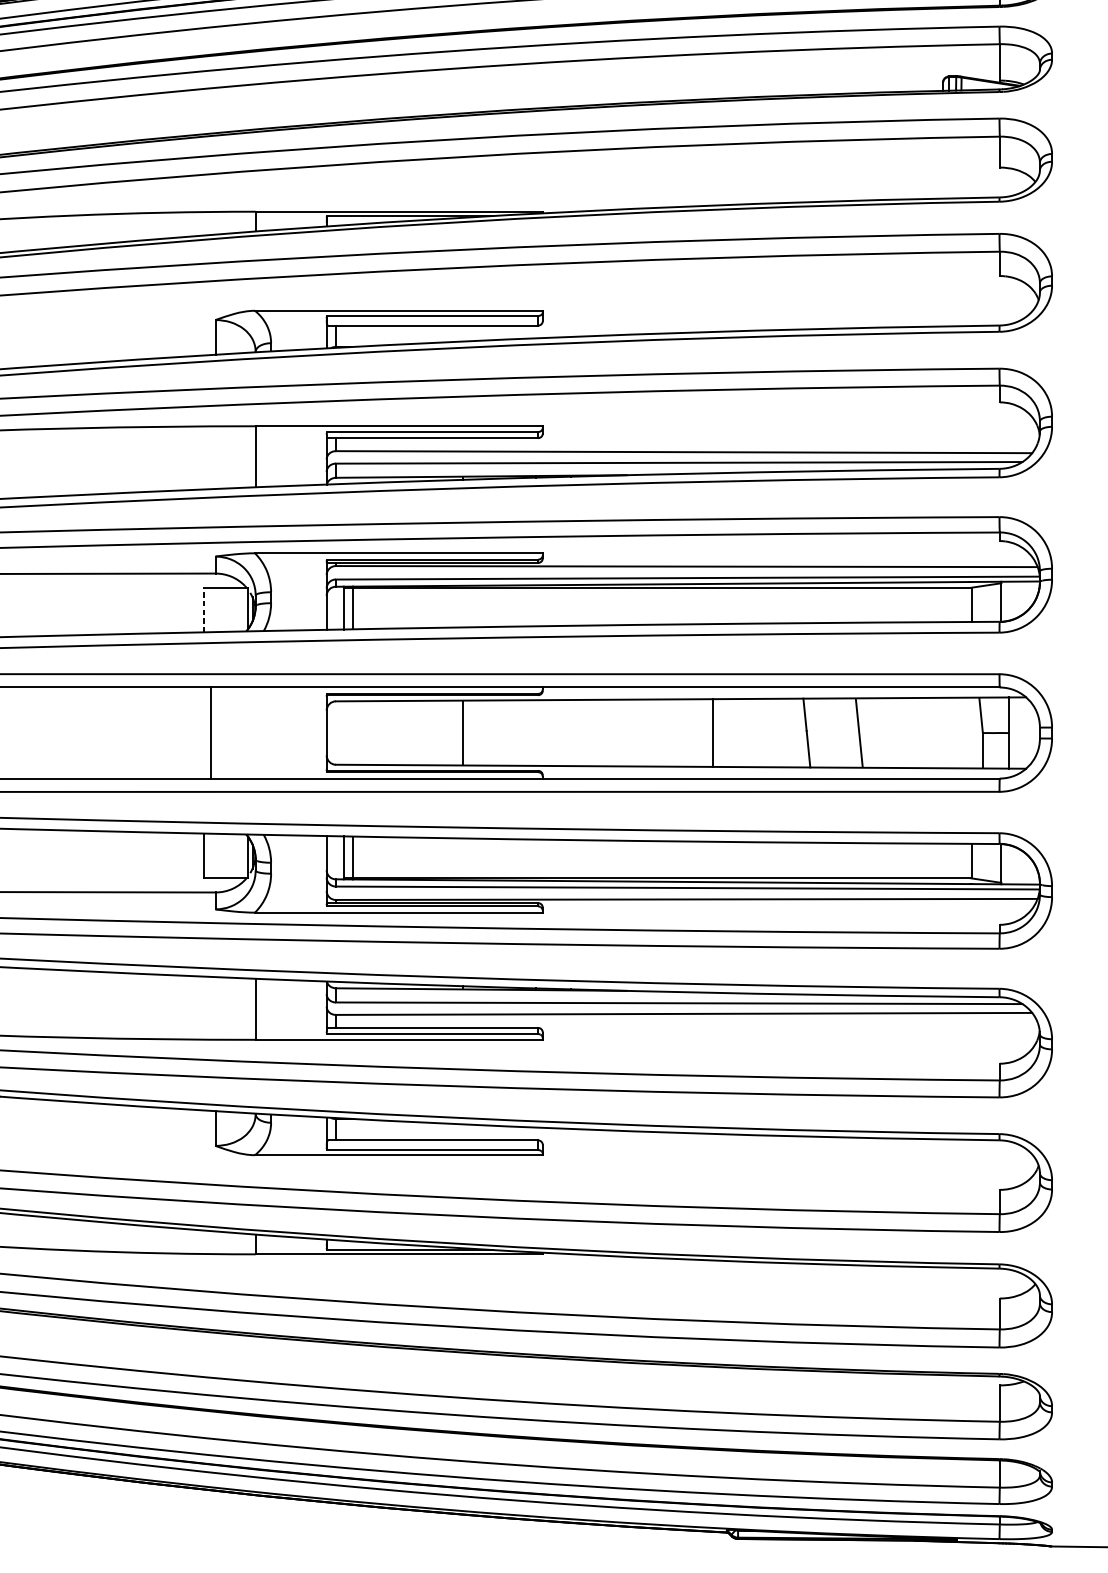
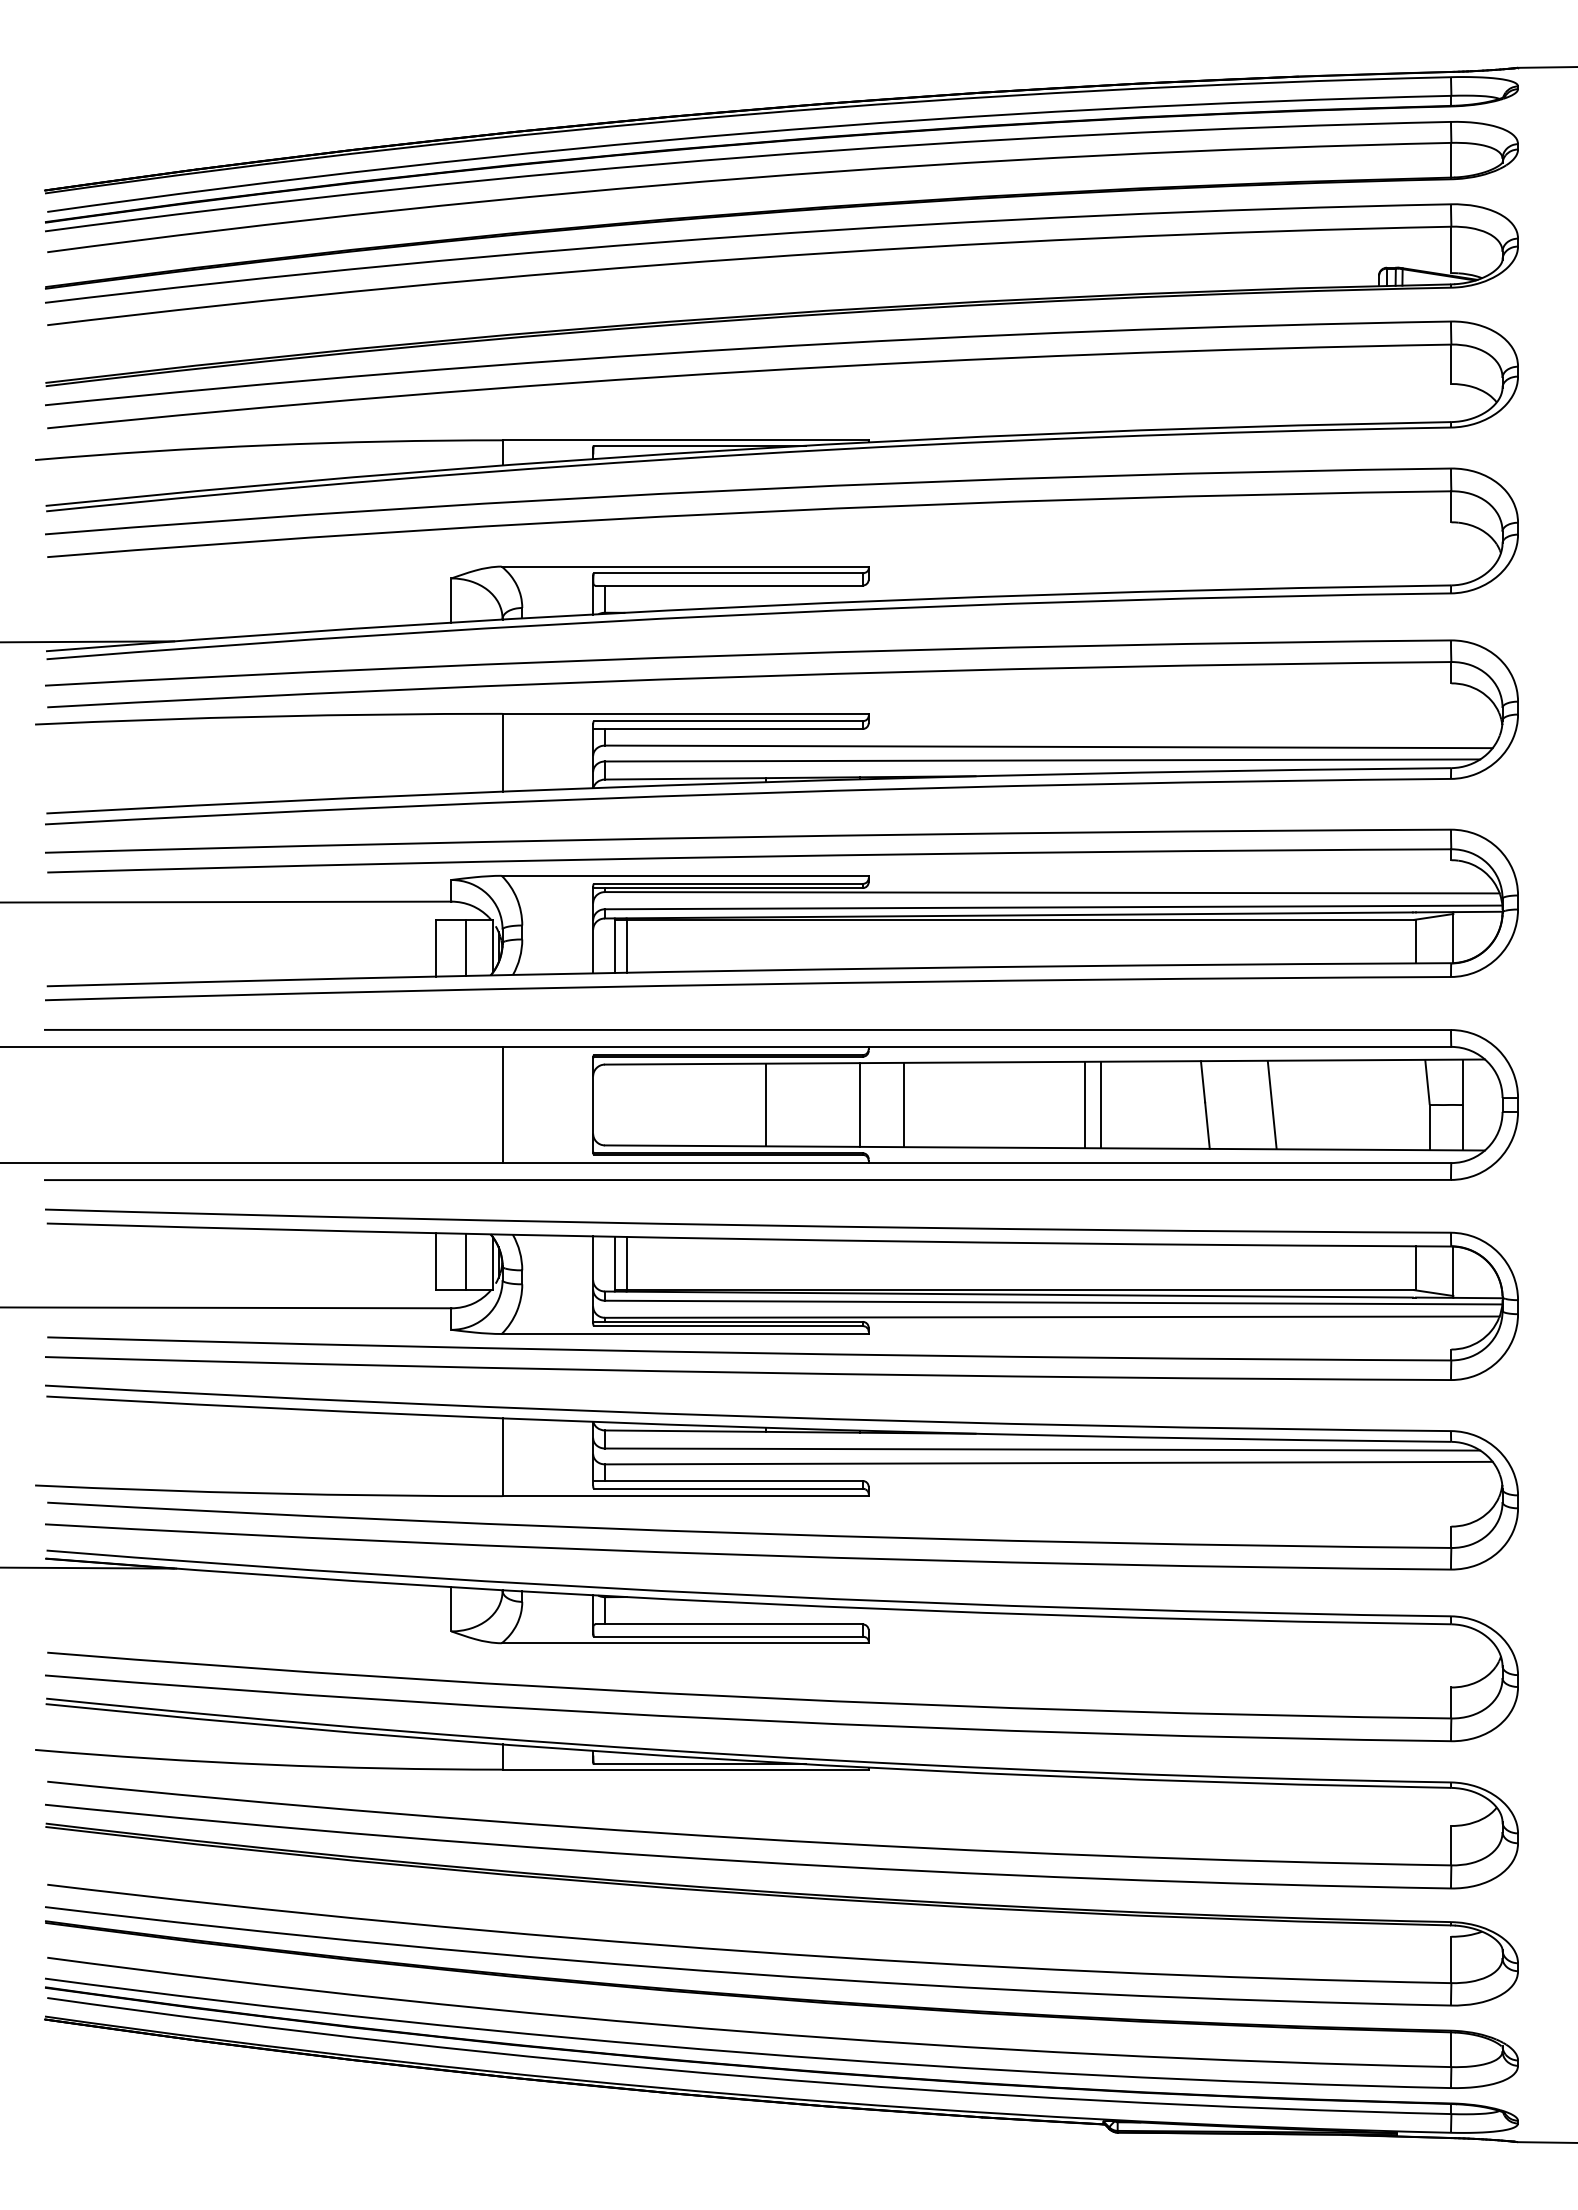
line: (203, 609) -> (436, 947), dashed -> solid
line: (227, 609) -> (466, 947), added
line: (210, 732) -> (502, 1104), moved
line: (535, 732) -> (859, 1104), added
line: (570, 732) -> (904, 1104), added
line: (725, 732) -> (1101, 1104), added
line: (227, 855) -> (466, 1261), added

